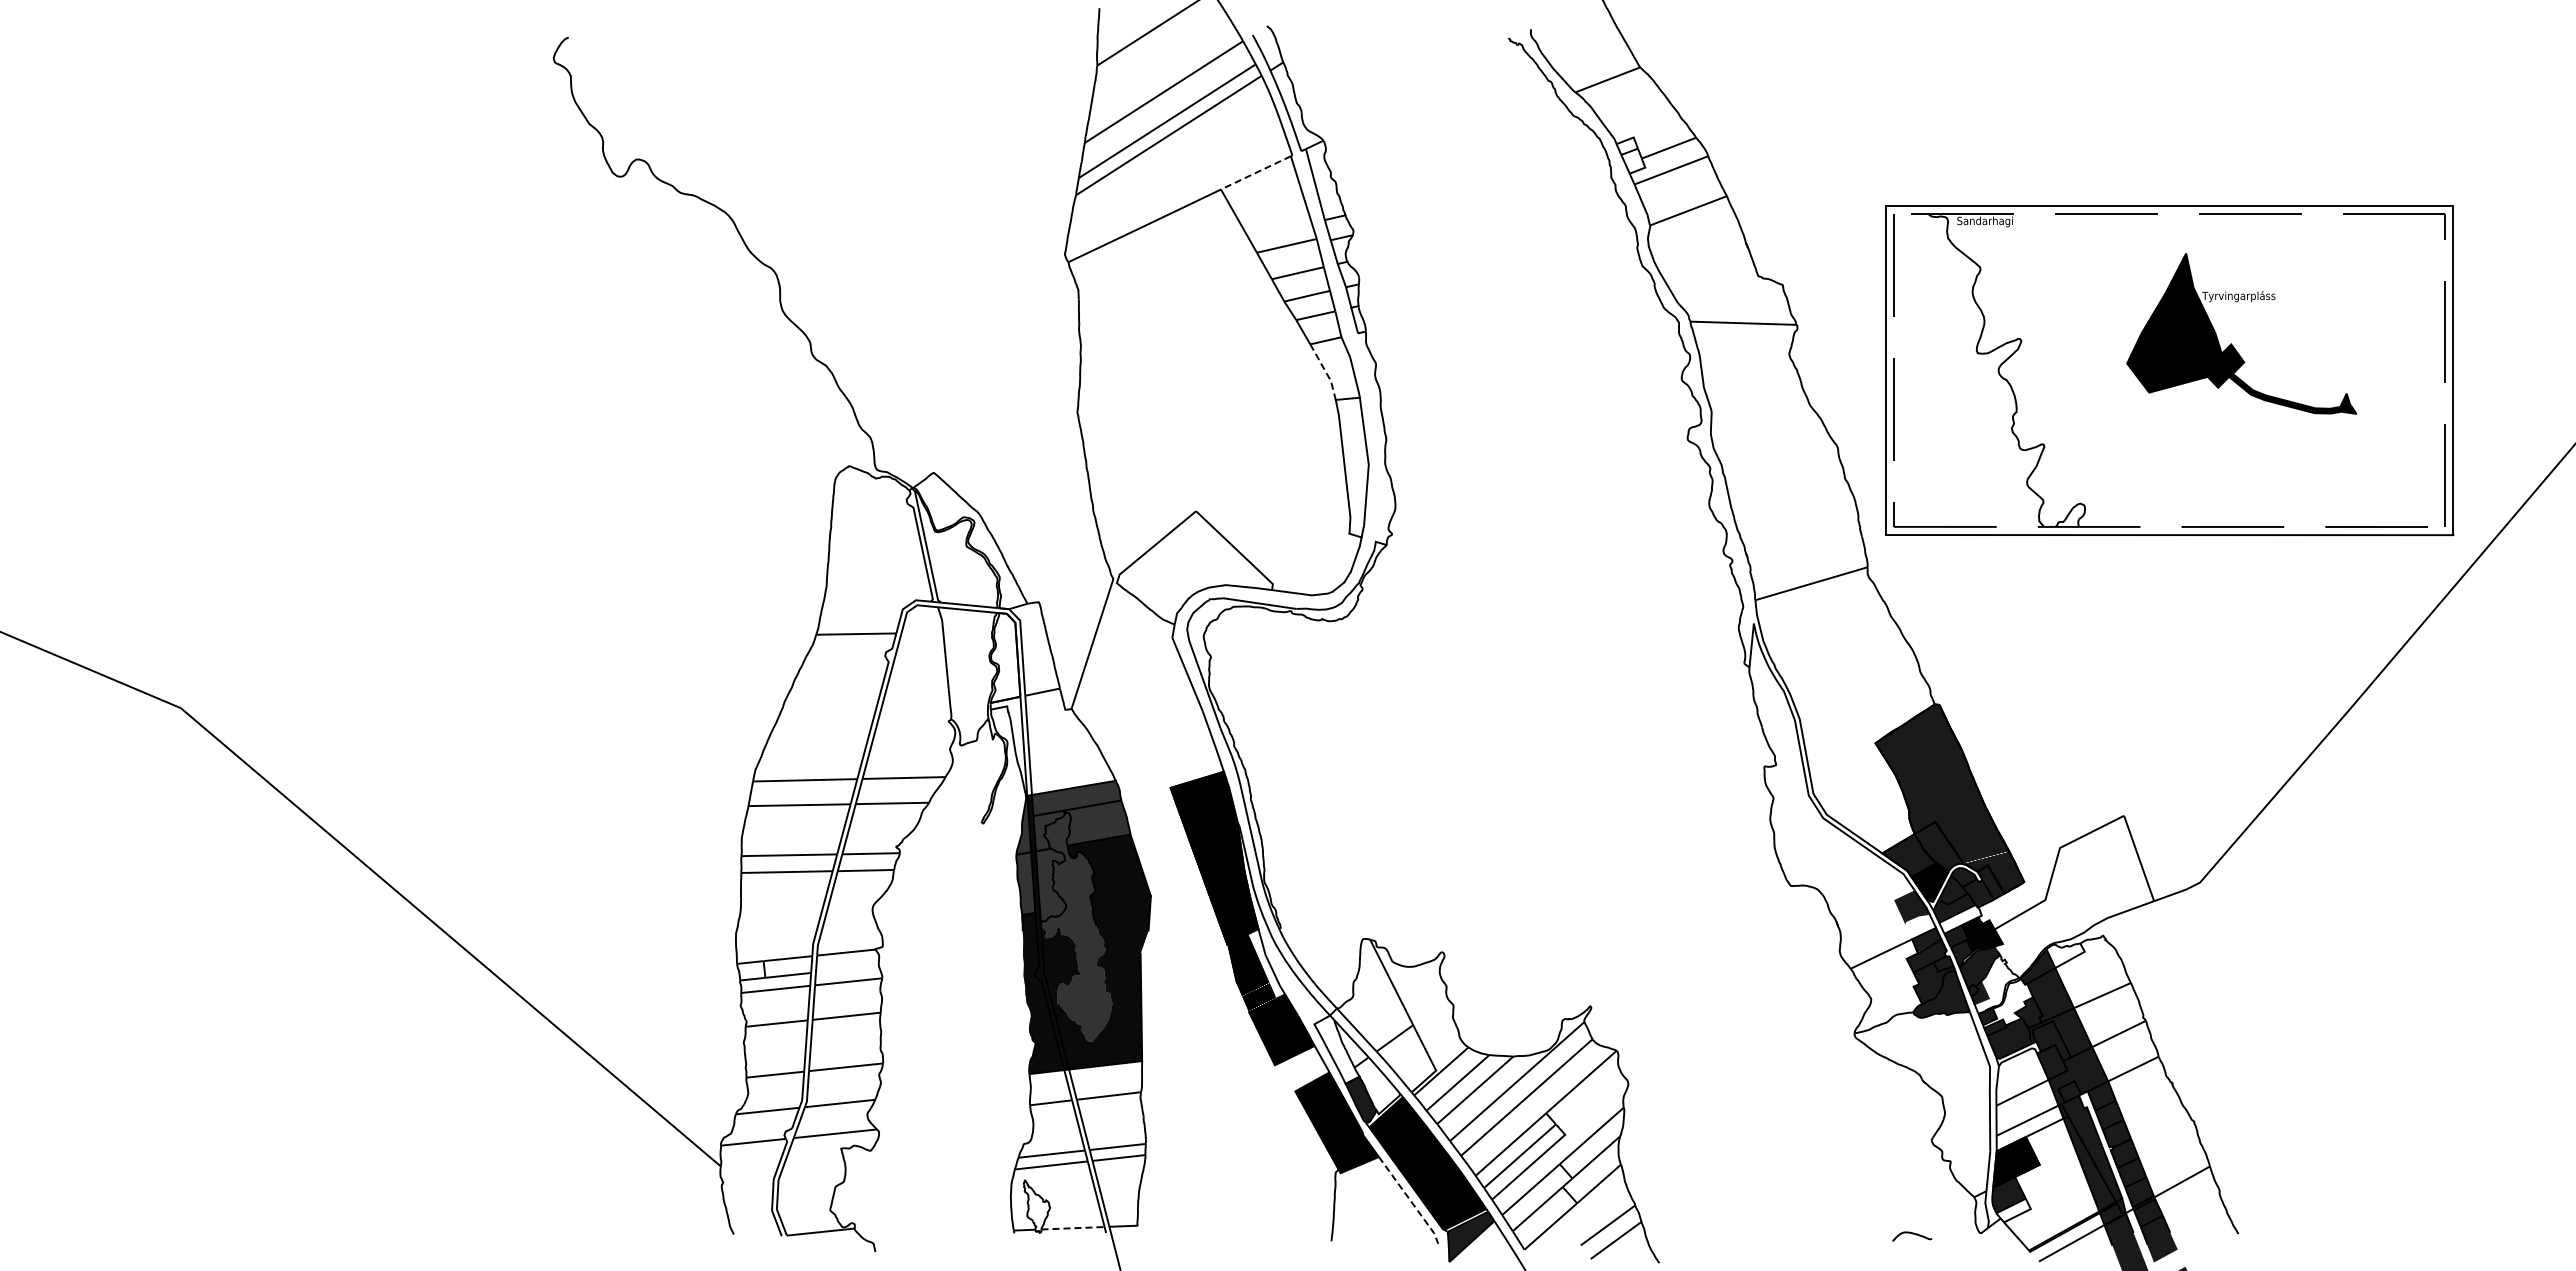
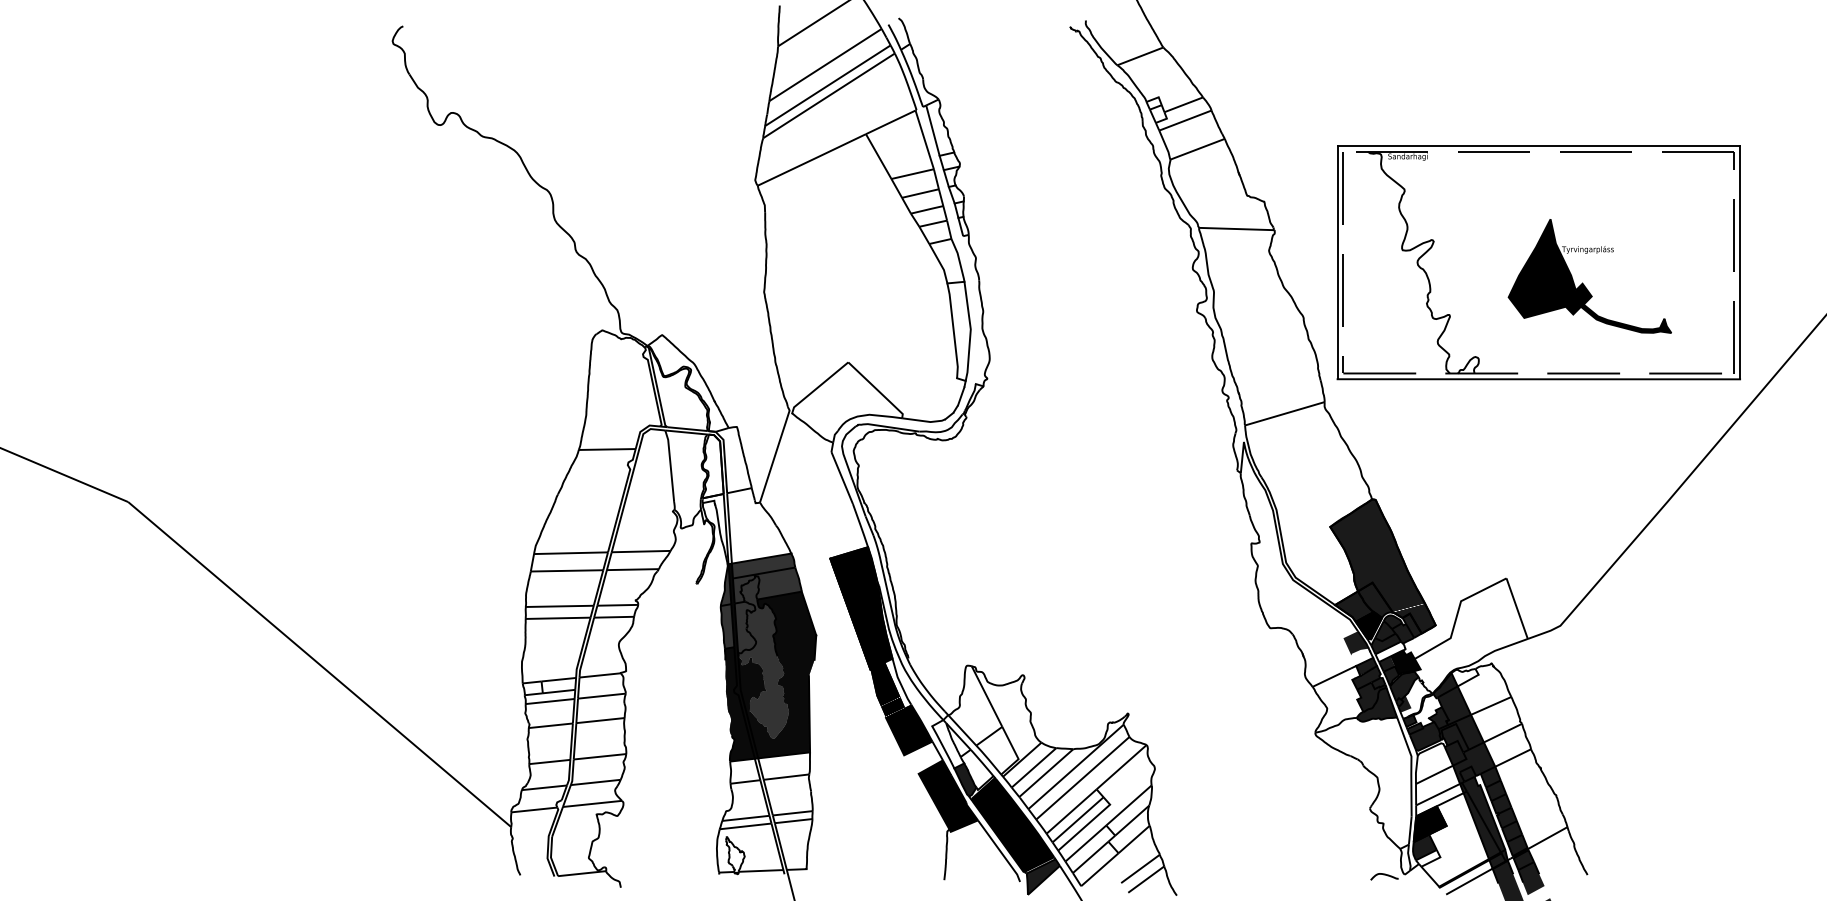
line: (1255, 173) -> (890, 122), dashed -> solid
part: (2231, 343) -> (1582, 283), moved
line: (1325, 370) -> (940, 262), dashed -> solid
line: (1410, 1200) -> (1000, 851), dashed -> solid
line: (1073, 1228) -> (761, 871), dashed -> solid
curve: (1912, 1234) -> (1384, 875), moved

